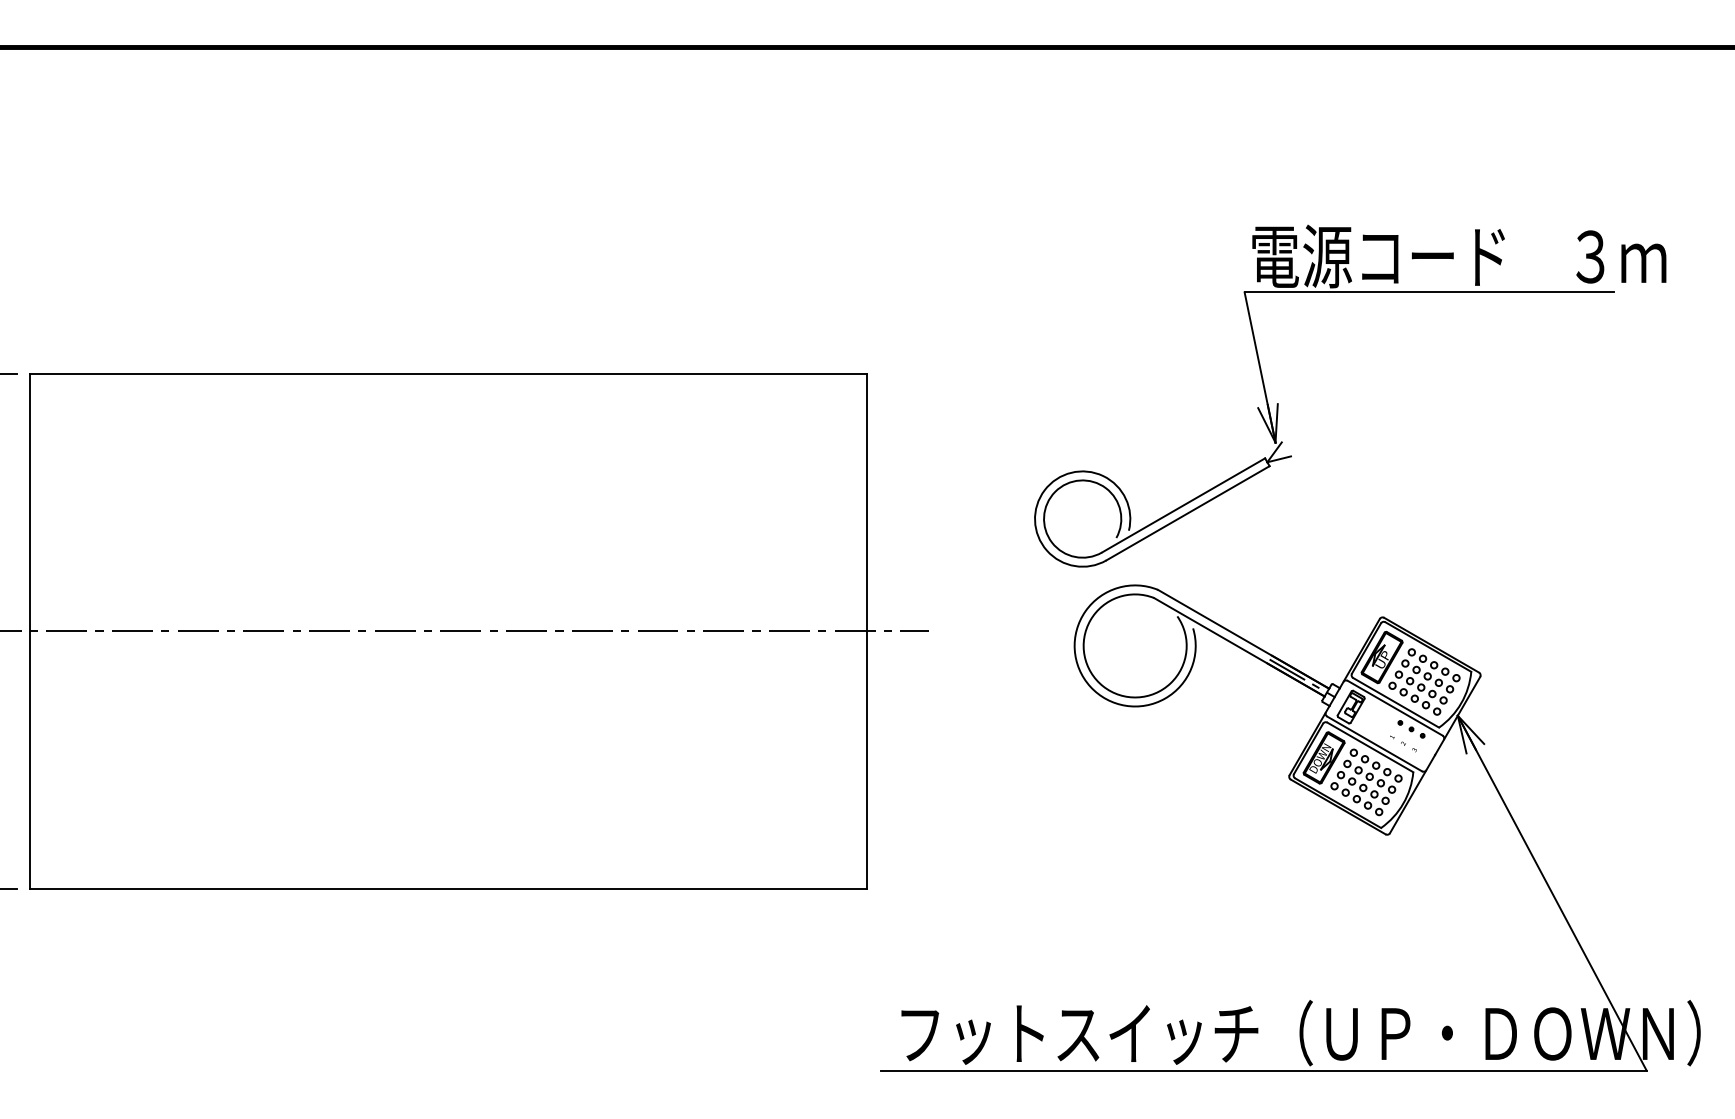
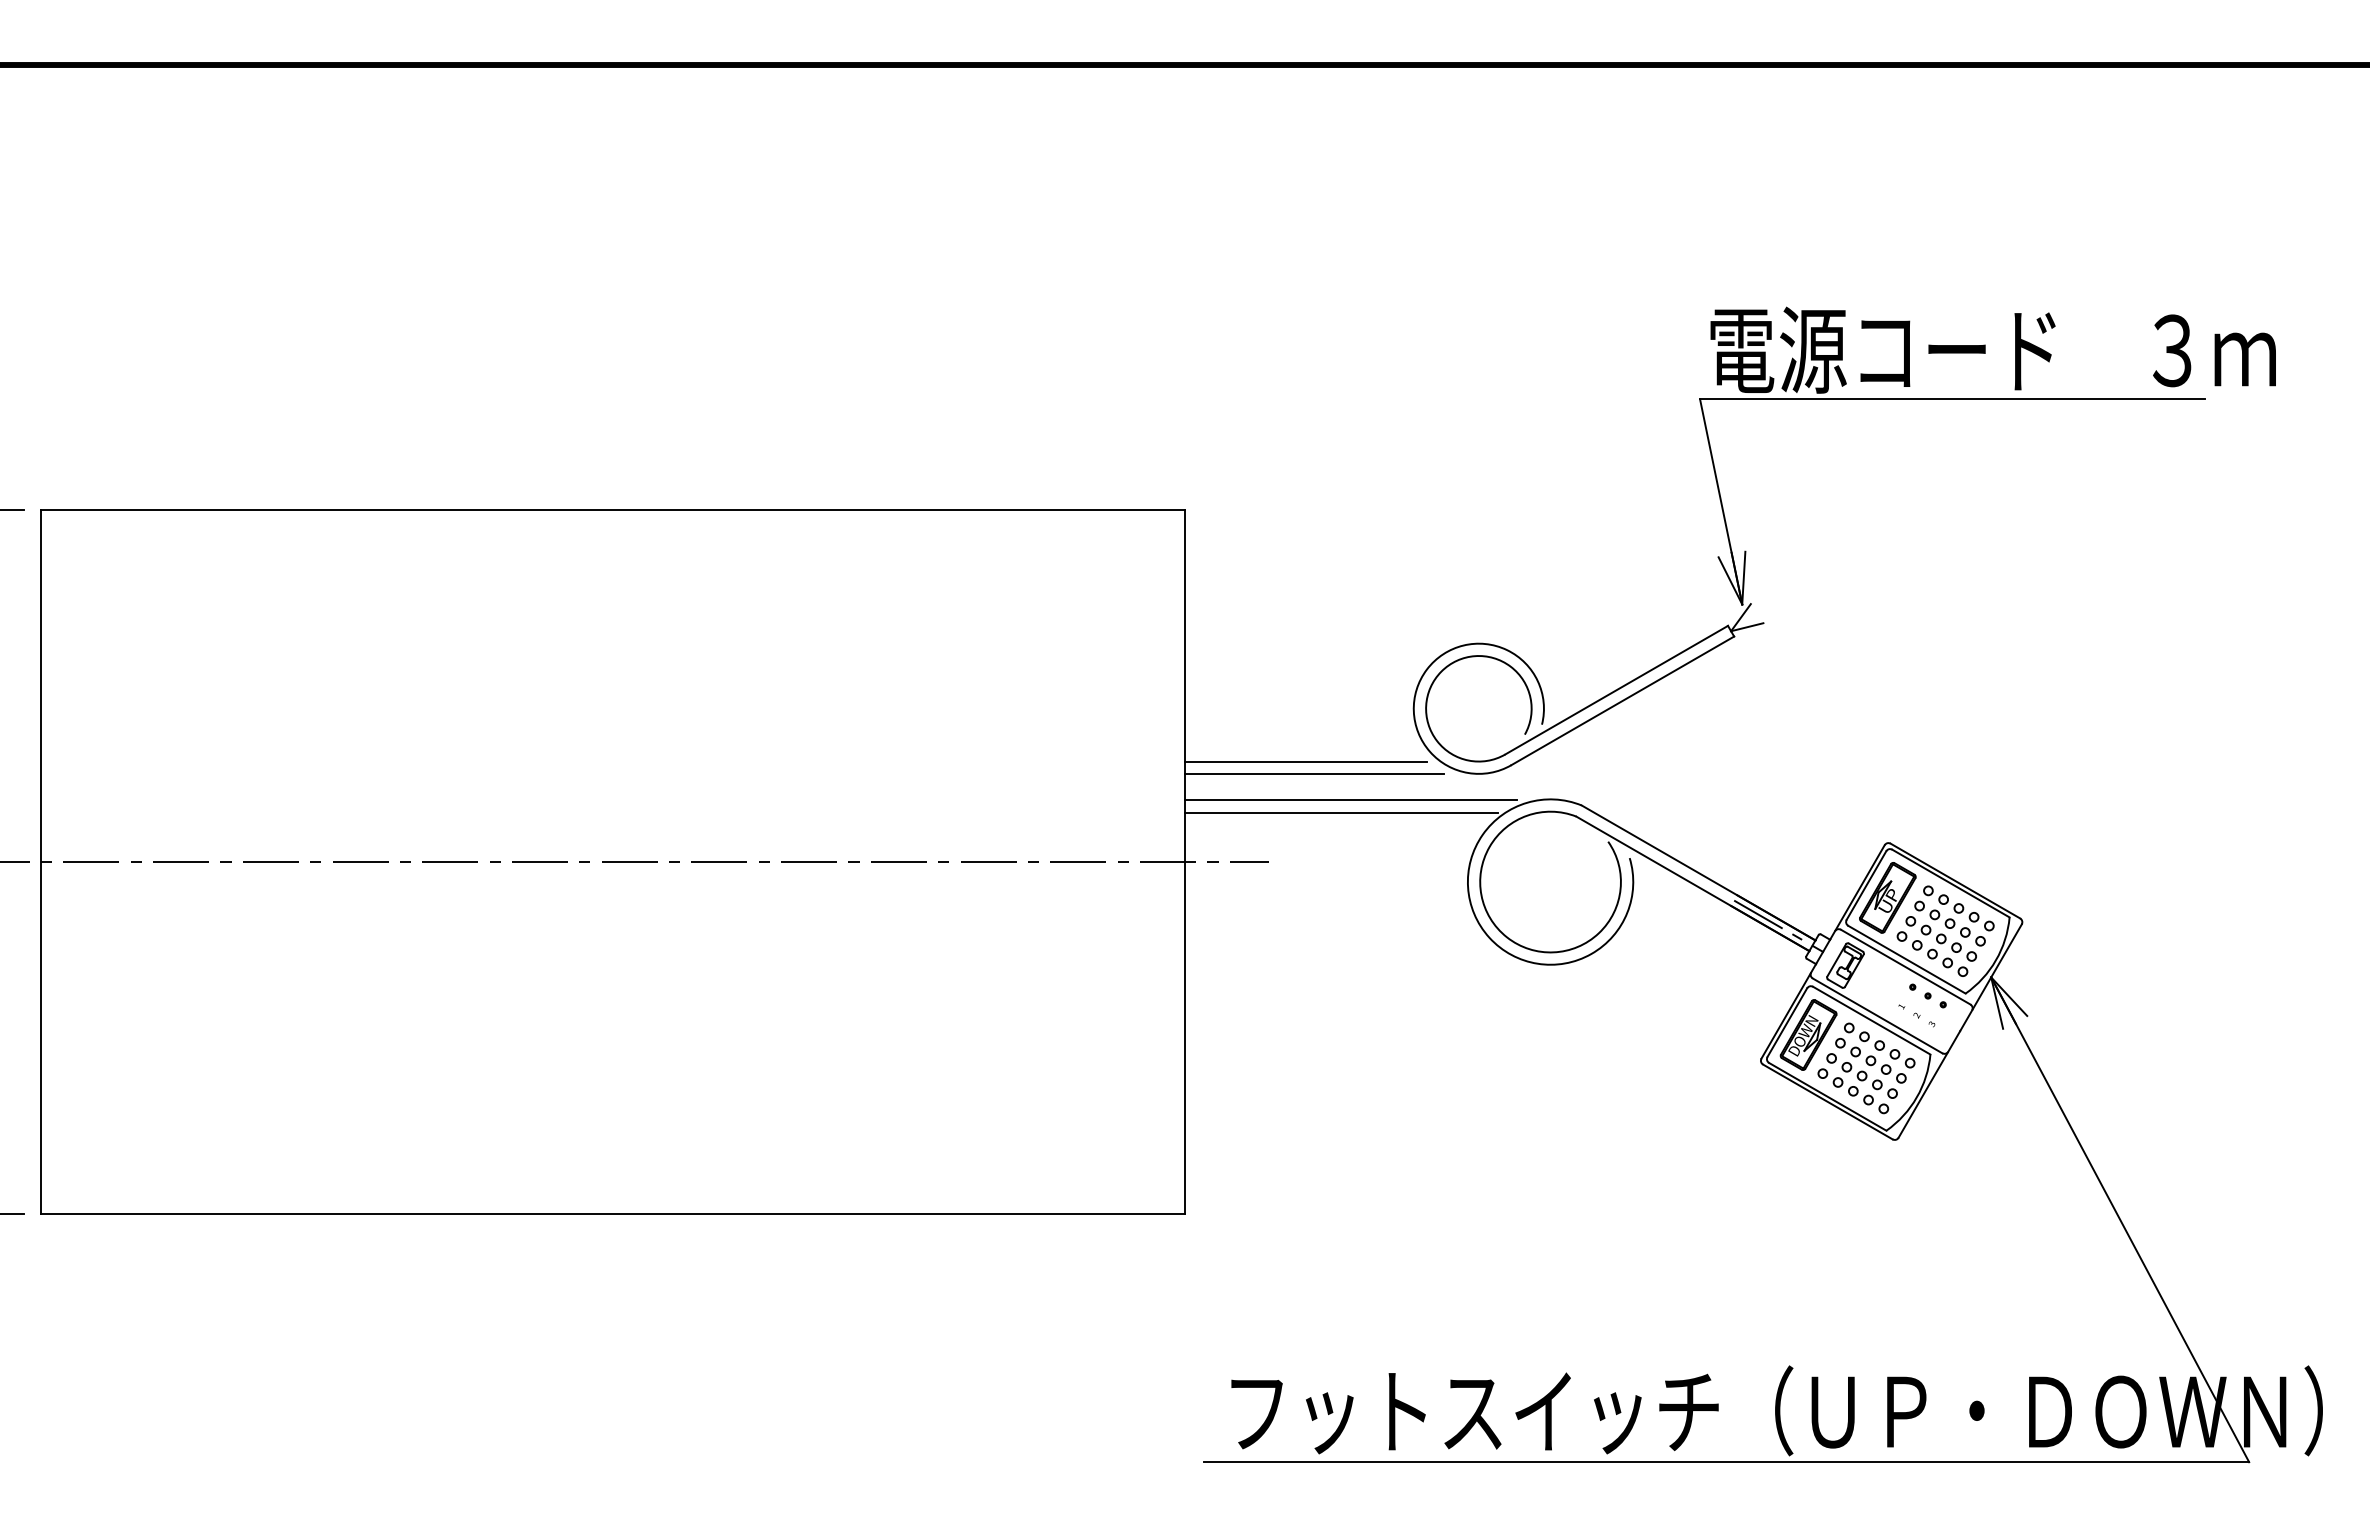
line: (955, 557) -> (1305, 761), added
line: (962, 566) -> (1314, 773), added
line: (988, 586) -> (1350, 800), added
line: (981, 595) -> (1340, 813), added

